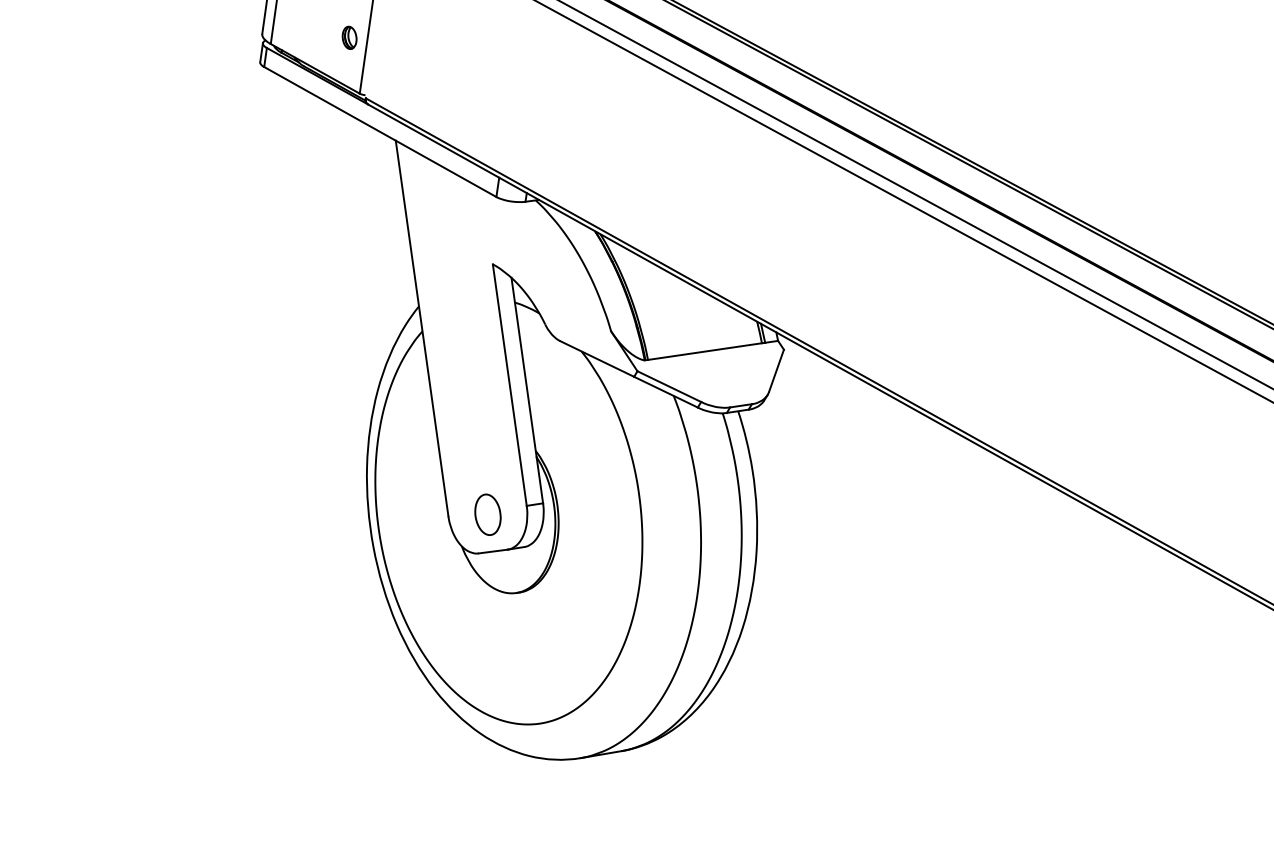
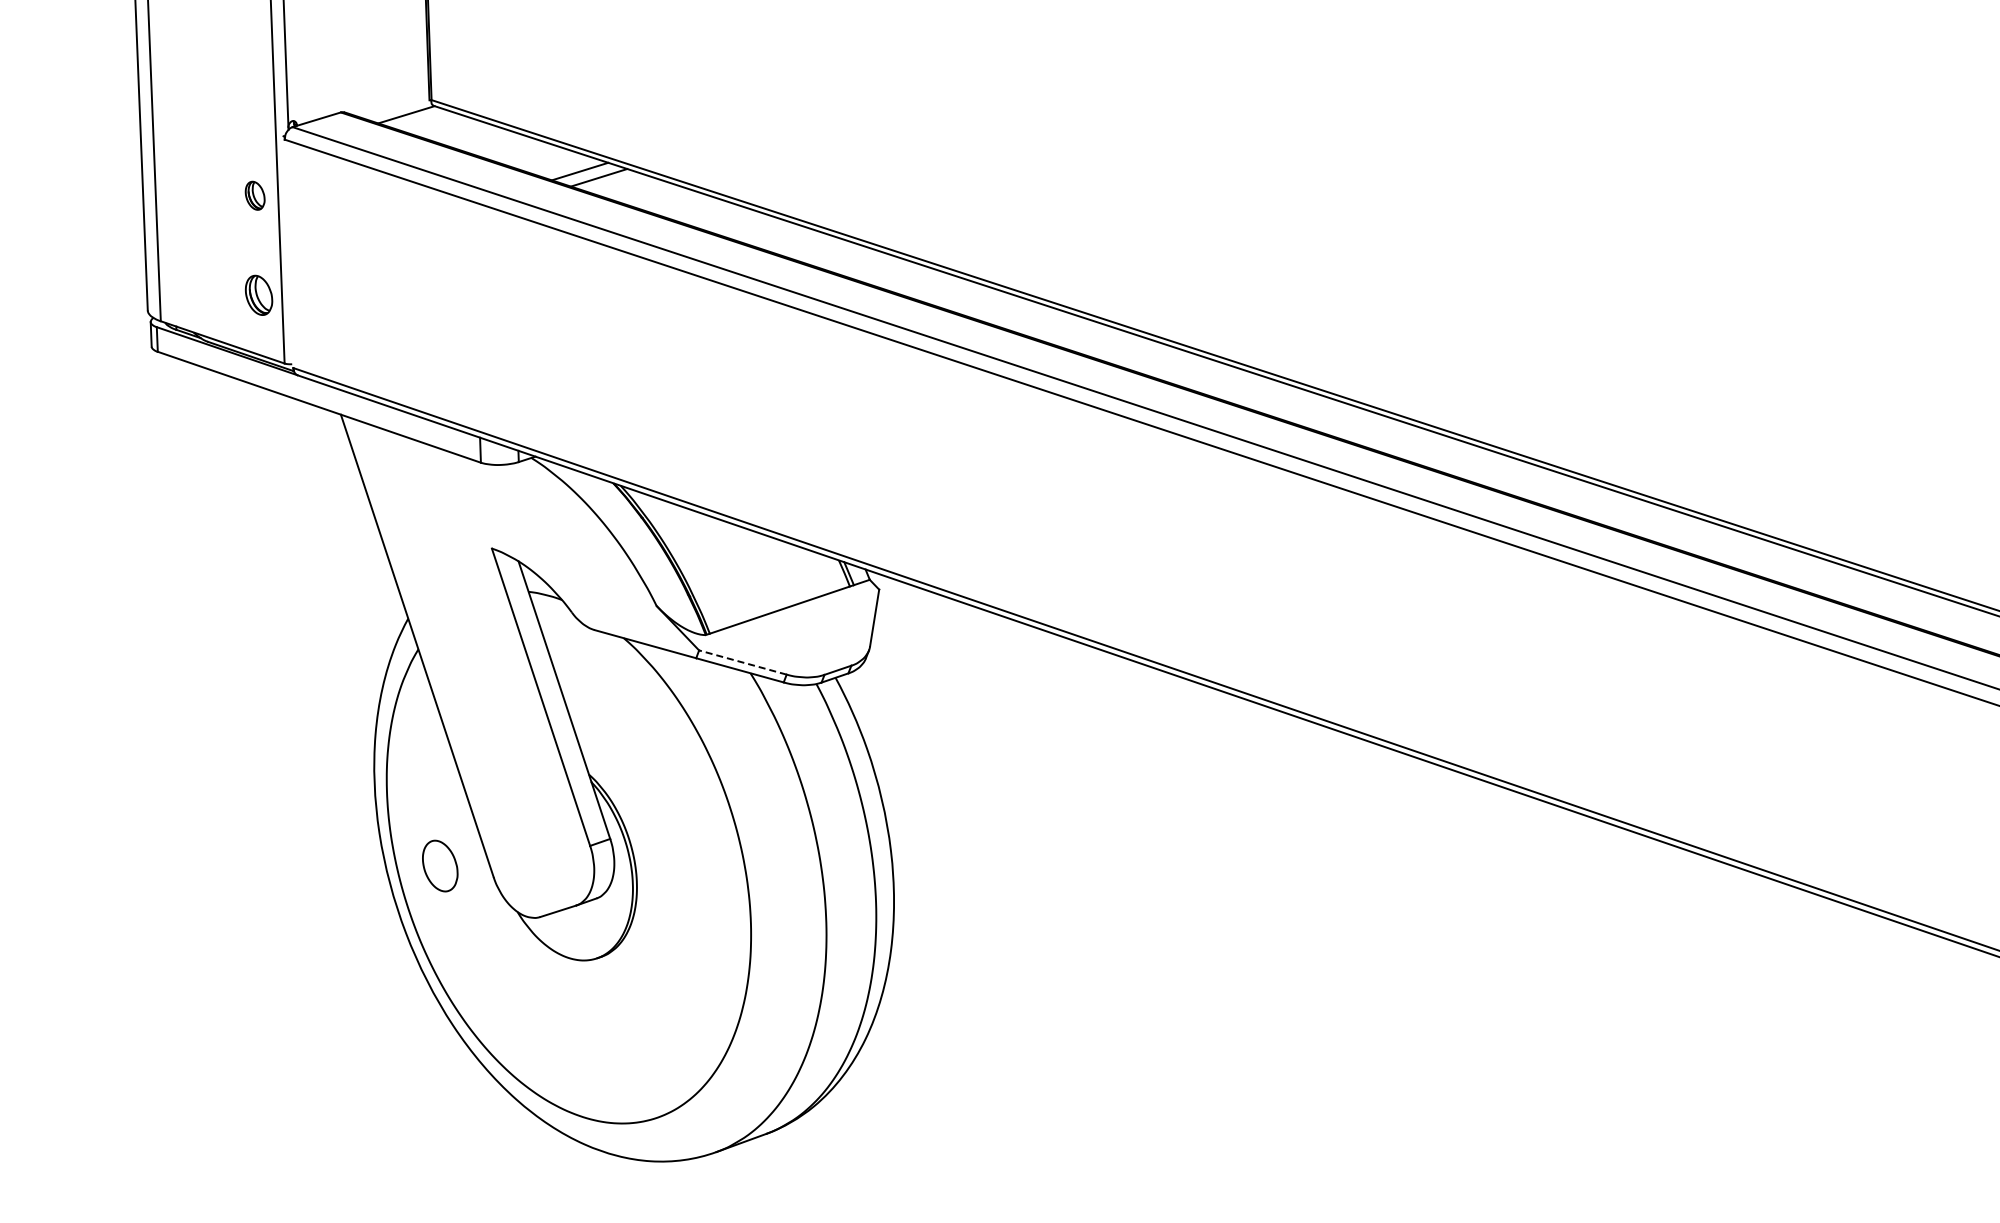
part: (349, 37) -> (258, 295), size x1.4
line: (669, 386) -> (742, 662), solid -> dashed
part: (488, 514) -> (440, 865), moved

